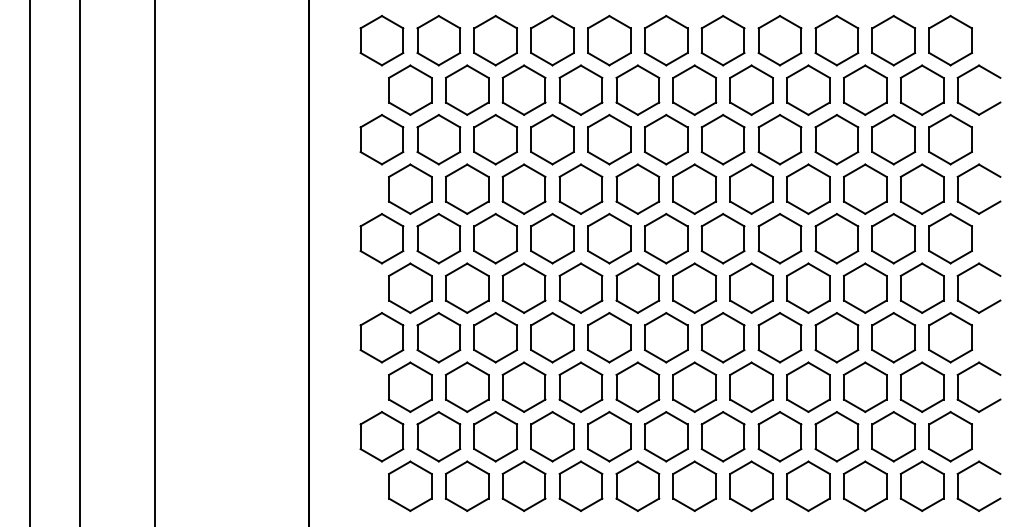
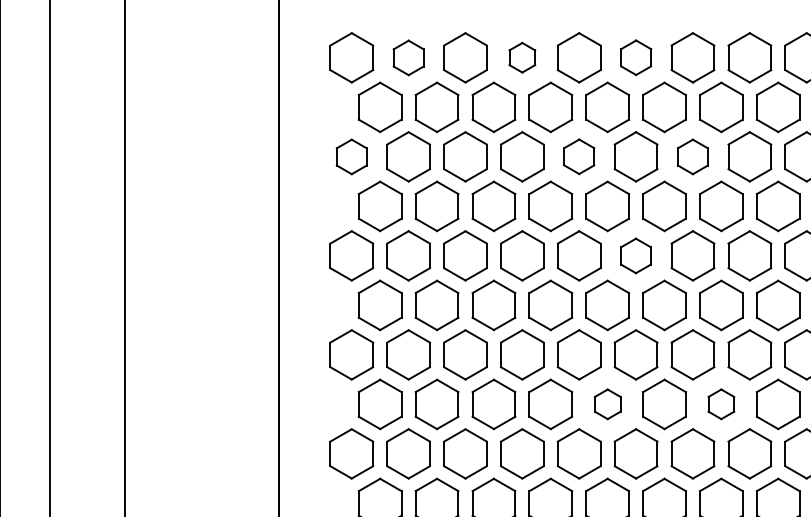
part: (438, 40) -> (408, 57), size x0.7
part: (552, 40) -> (522, 57), size x0.6
part: (666, 40) -> (636, 57), size x0.7
part: (381, 139) -> (351, 156), size x0.7
part: (609, 139) -> (579, 156), size x0.7
part: (722, 139) -> (692, 156), size x0.7
part: (665, 238) -> (635, 255), size x0.7
part: (637, 386) -> (607, 403), size x0.6
part: (751, 386) -> (721, 403), size x0.6

